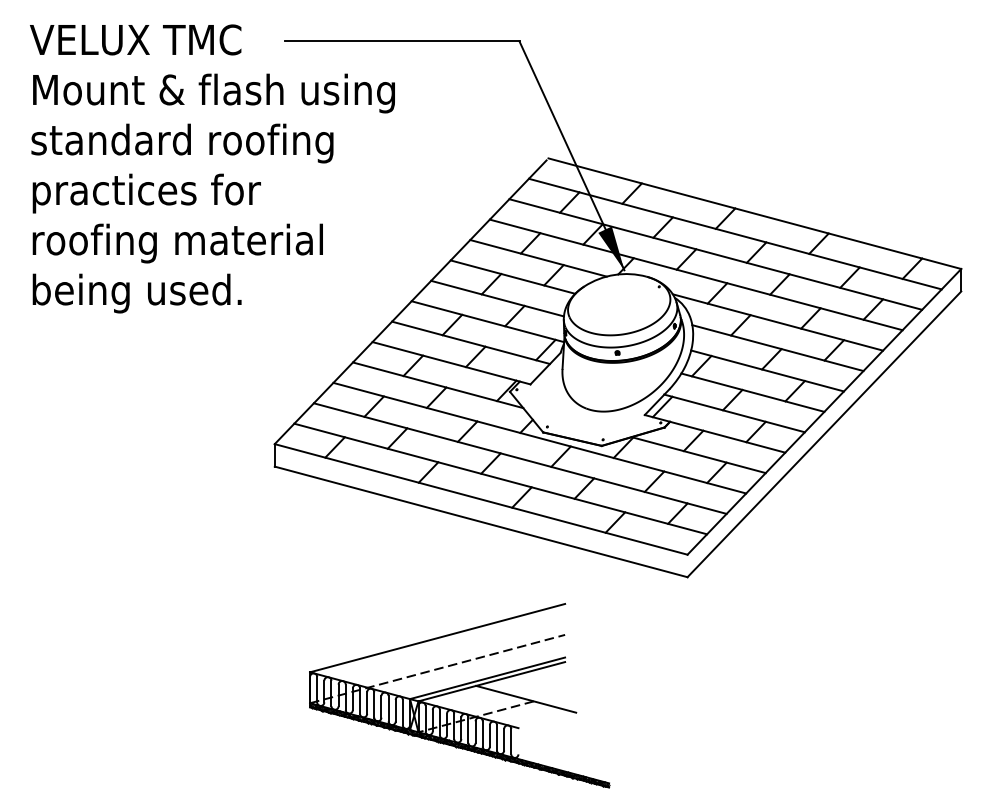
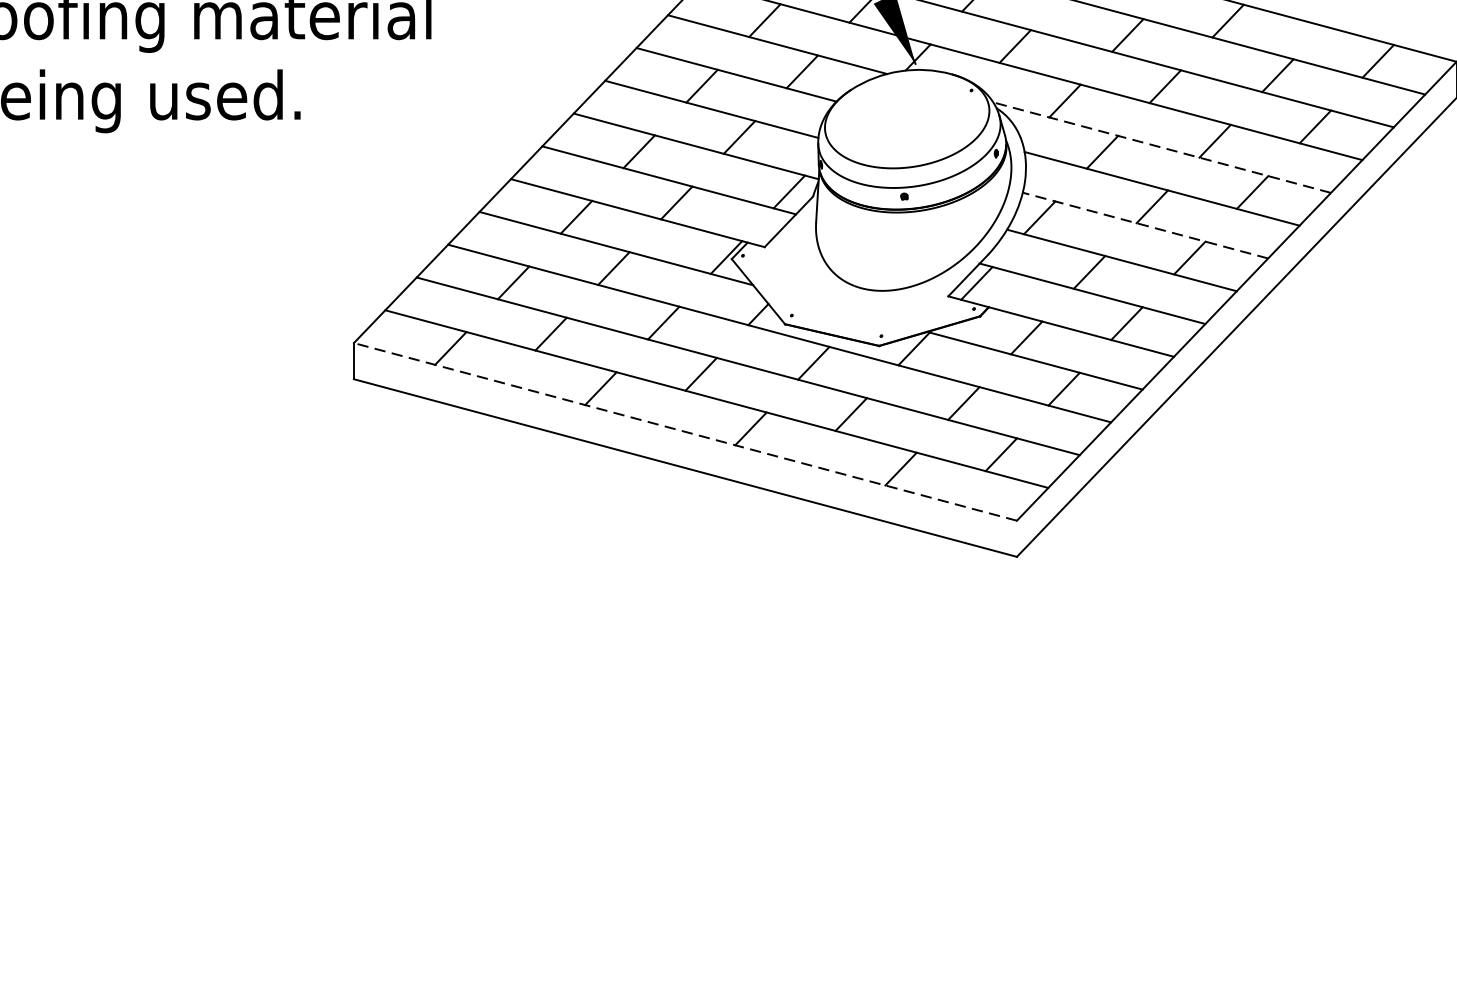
line: (777, 322) -> (1161, 147), solid -> dashed
line: (767, 370) -> (1145, 224), solid -> dashed
line: (481, 499) -> (685, 432), solid -> dashed
part: (459, 695) -> (650, 746), removed

